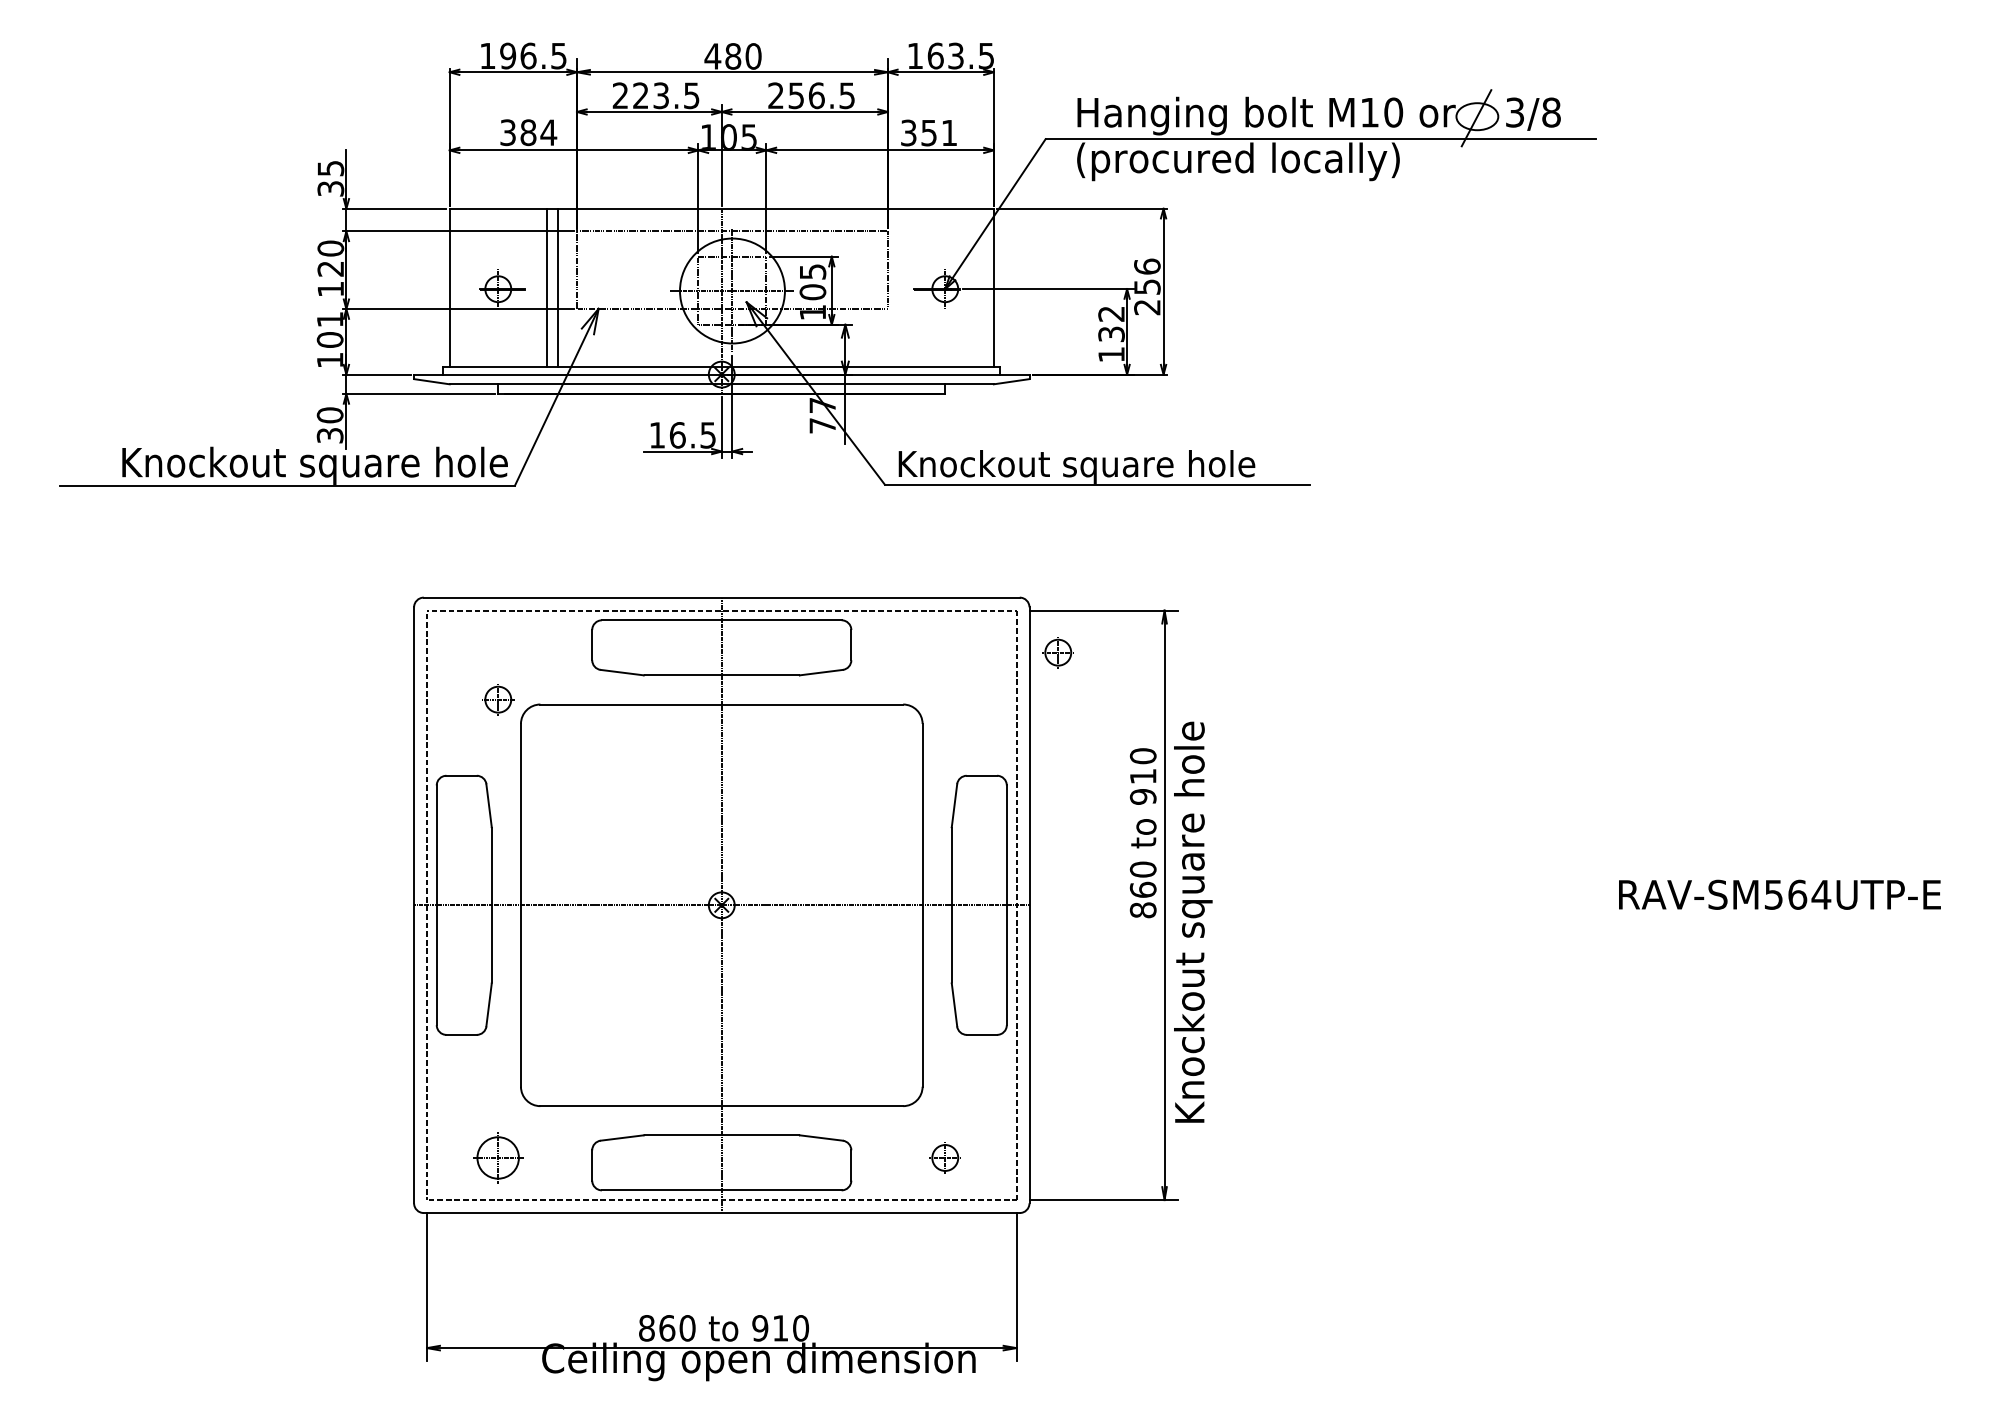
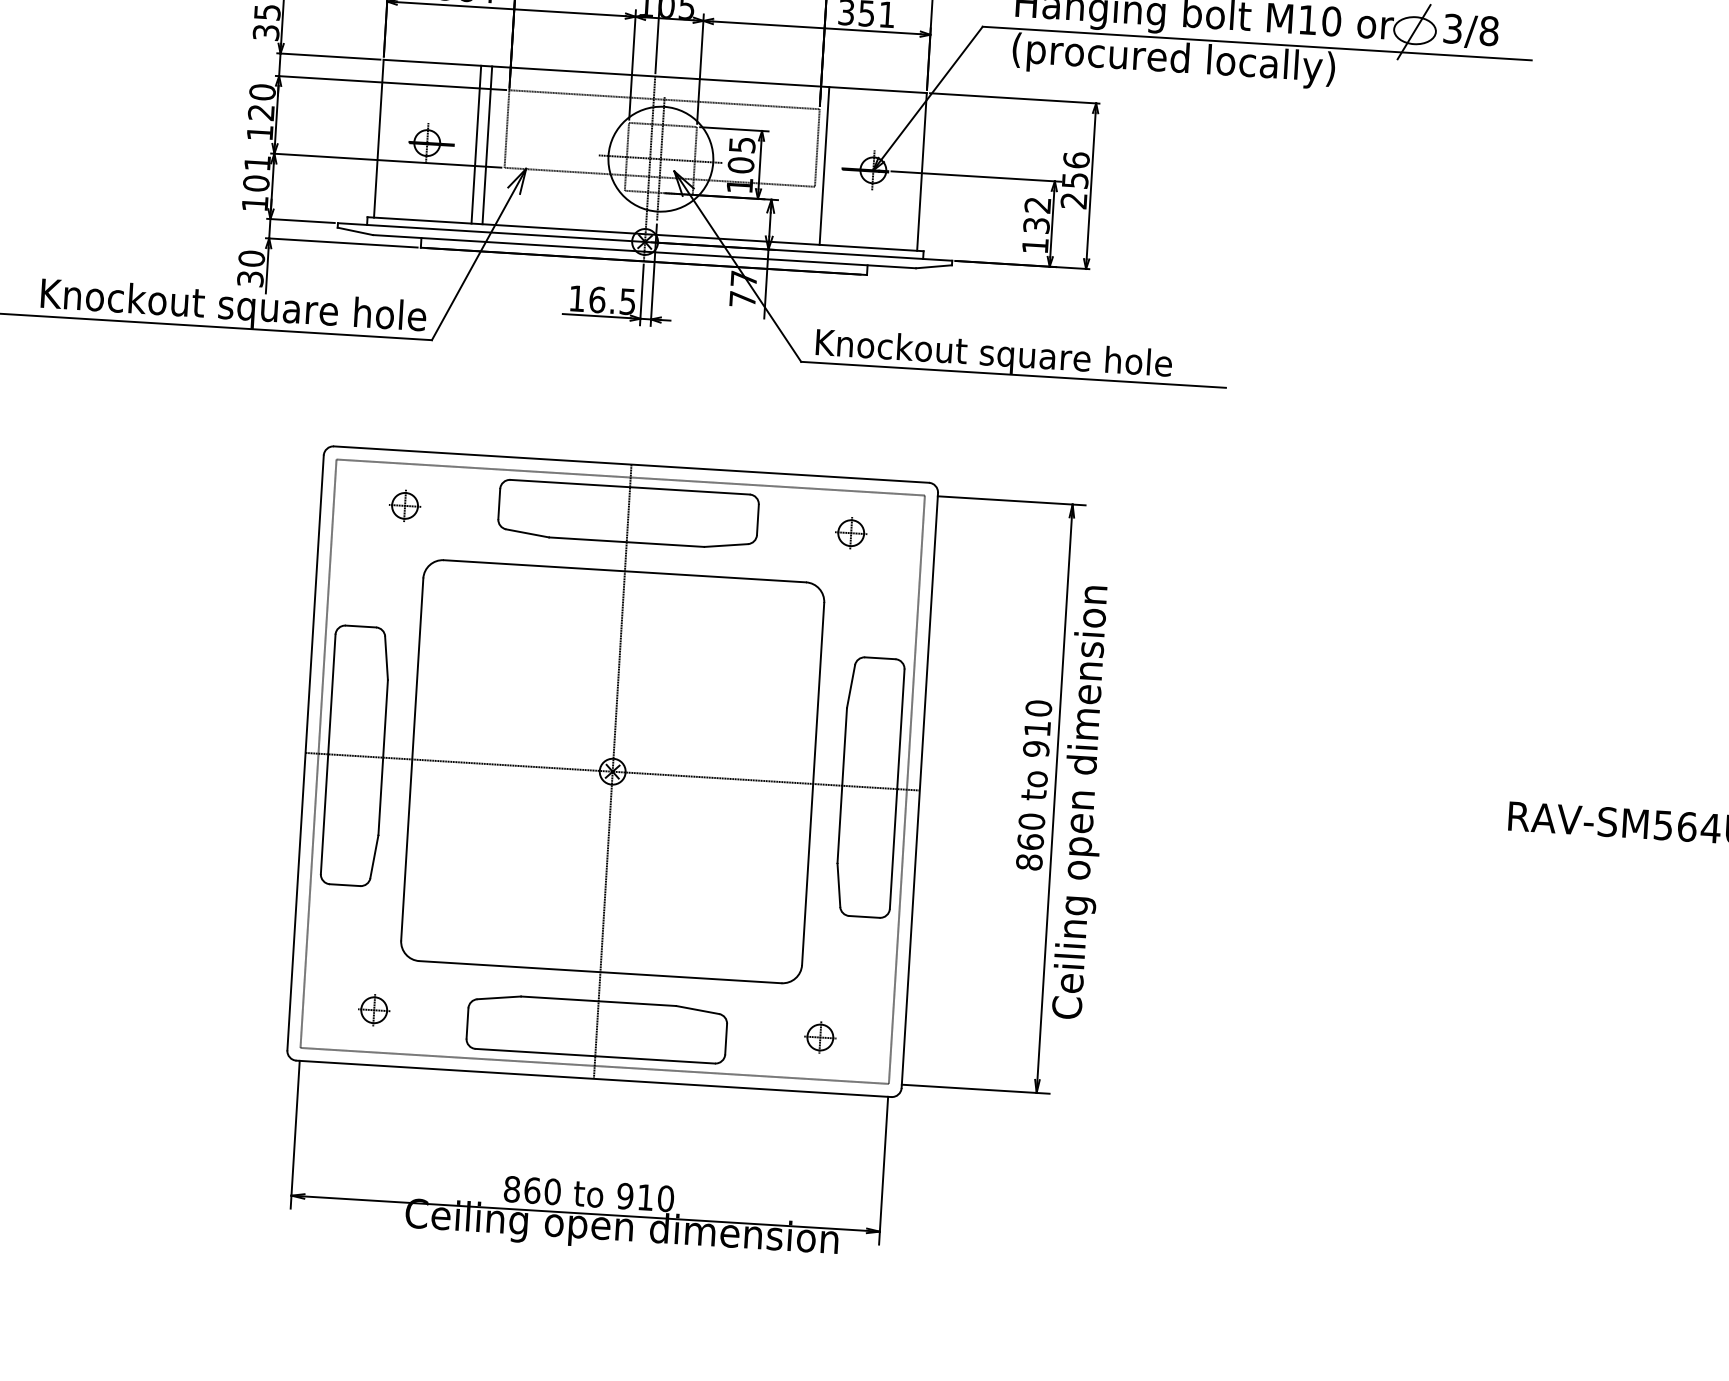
line: (896, 287) -> (824, 165), added
part: (1057, 652) -> (850, 532), moved
part: (498, 699) -> (405, 505), moved
text: (1142, 833) -> (1033, 785), moved
text: (1193, 907) -> (1083, 802), Knockout square hole -> Ceiling open dimension
part: (498, 1157) -> (374, 1009), size x0.62

